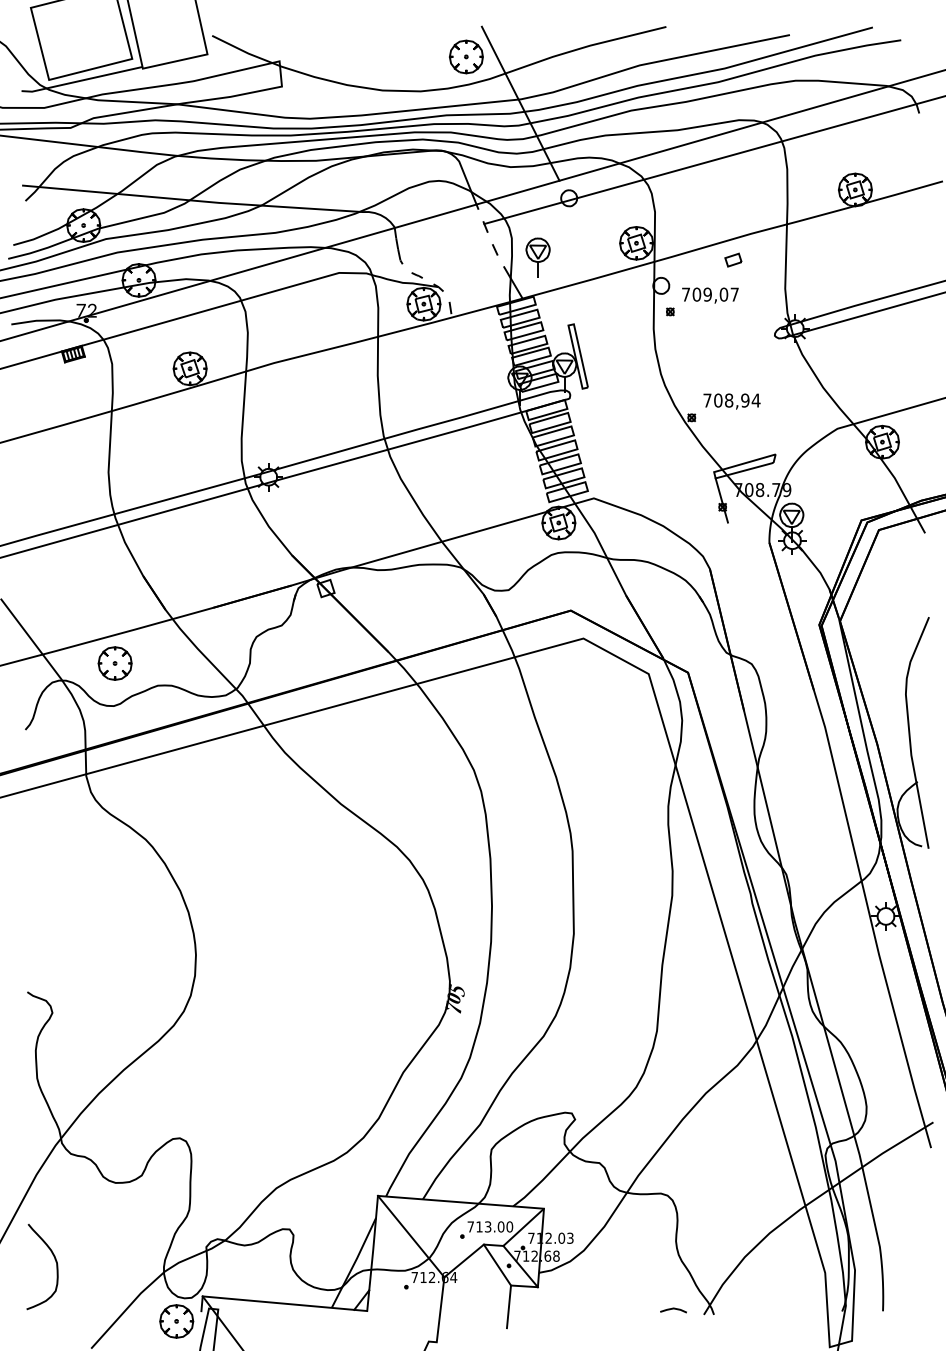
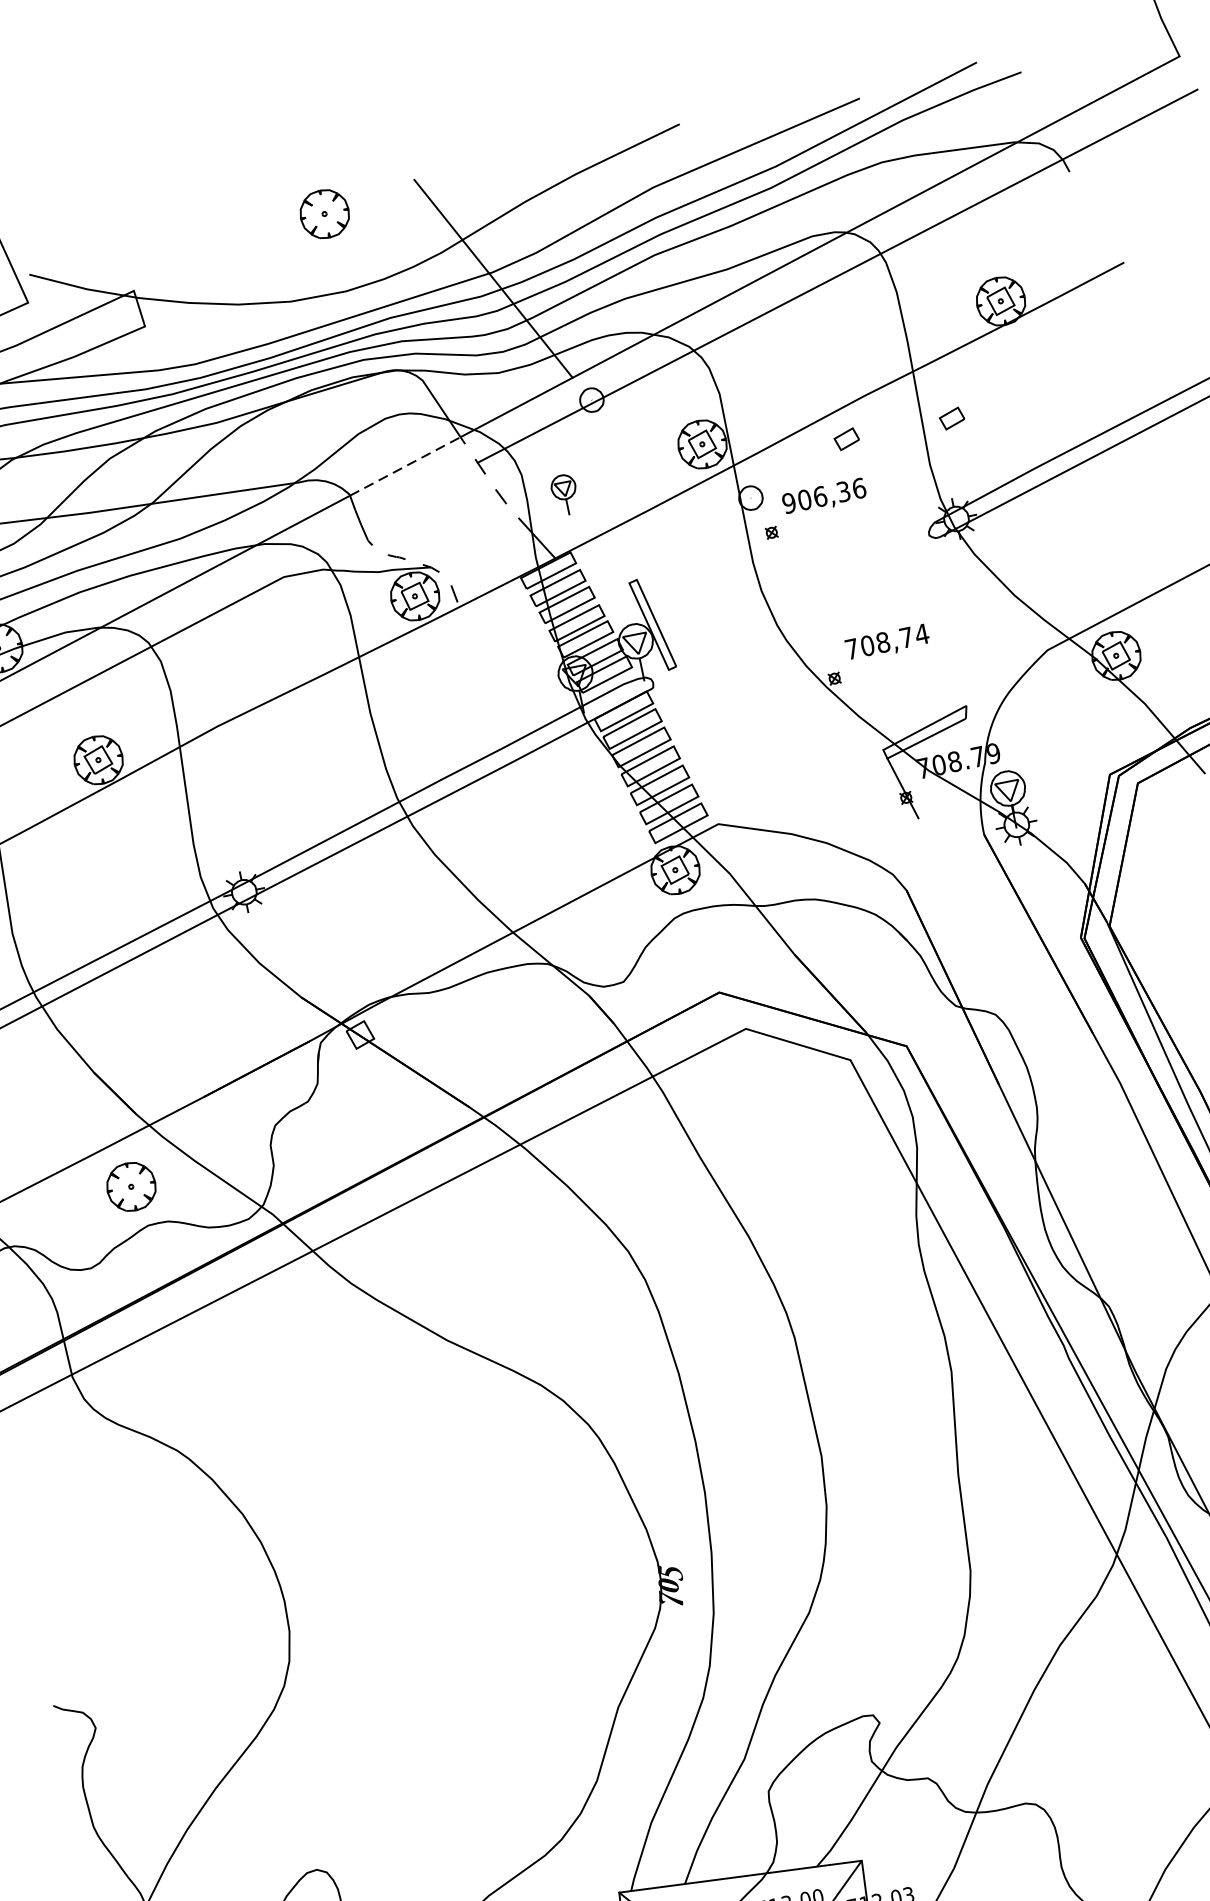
part: (466, 56) -> (324, 213), moved
line: (435, 216) -> (405, 466), solid -> dashed
part: (537, 257) -> (564, 494), size x0.7
part: (806, 260) -> (952, 417), added
text: (710, 294) -> (824, 495), 709,07 -> 906,36
text: (745, 400) -> (906, 637), 708,94 -> 708,74
part: (114, 663) -> (130, 1187), moved

